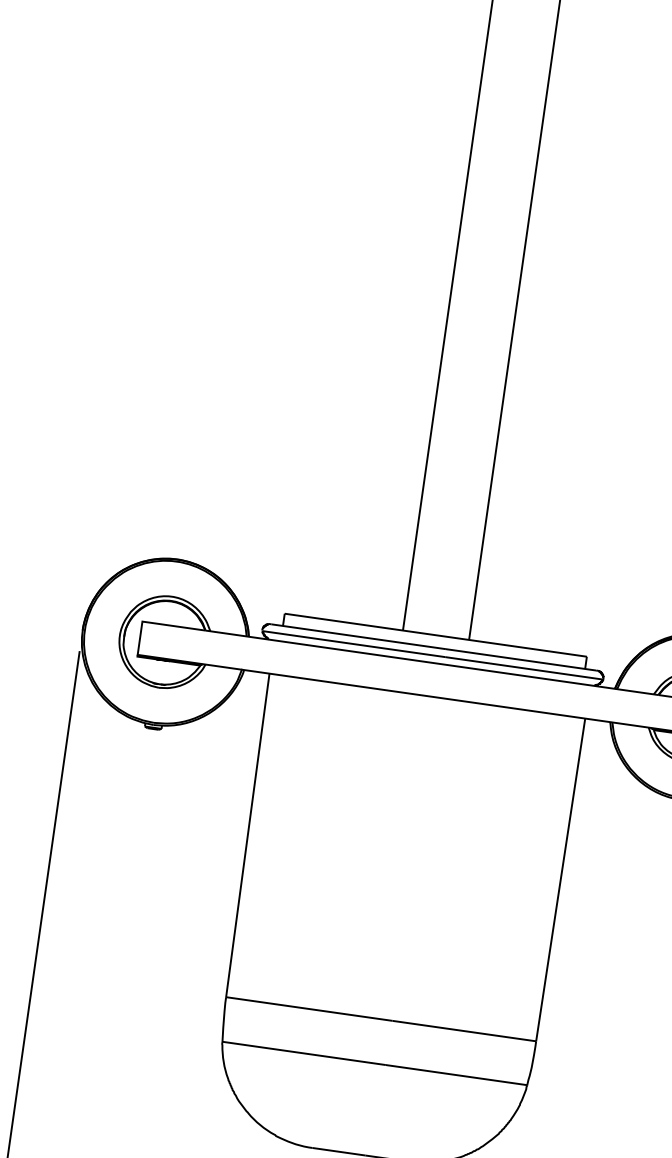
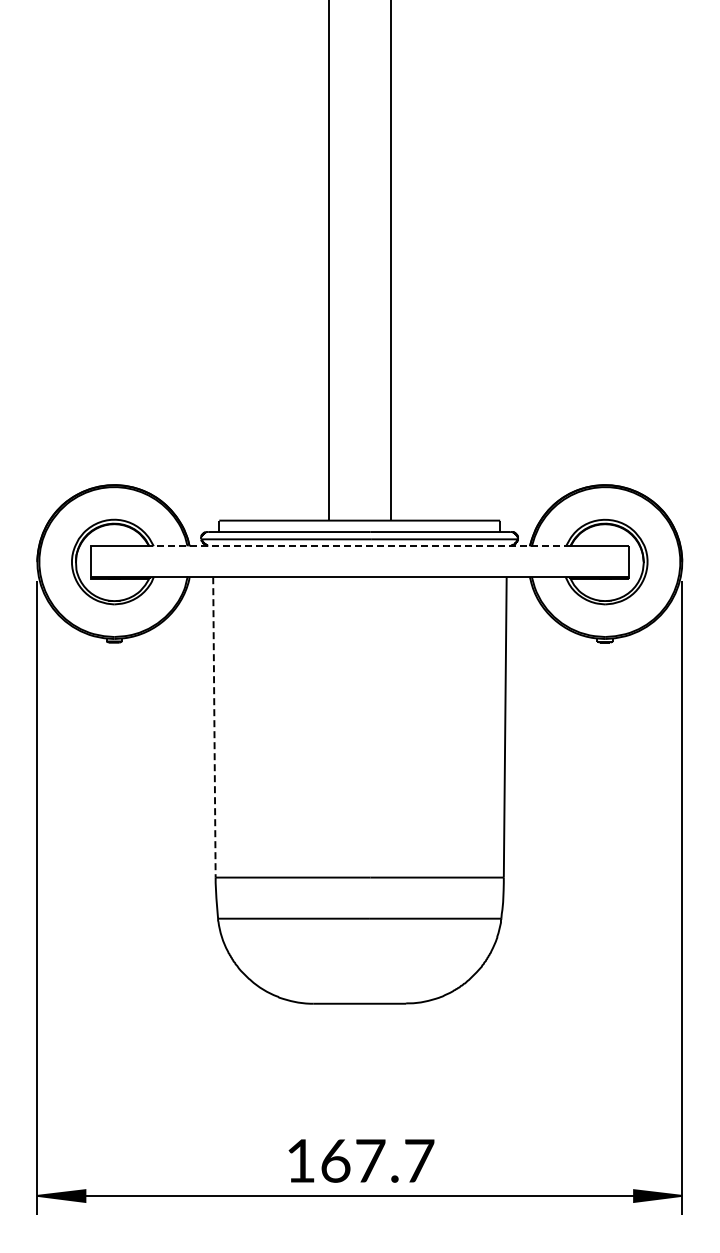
line: (431, 663) -> (359, 546), solid -> dashed
line: (247, 835) -> (214, 727), solid -> dashed

